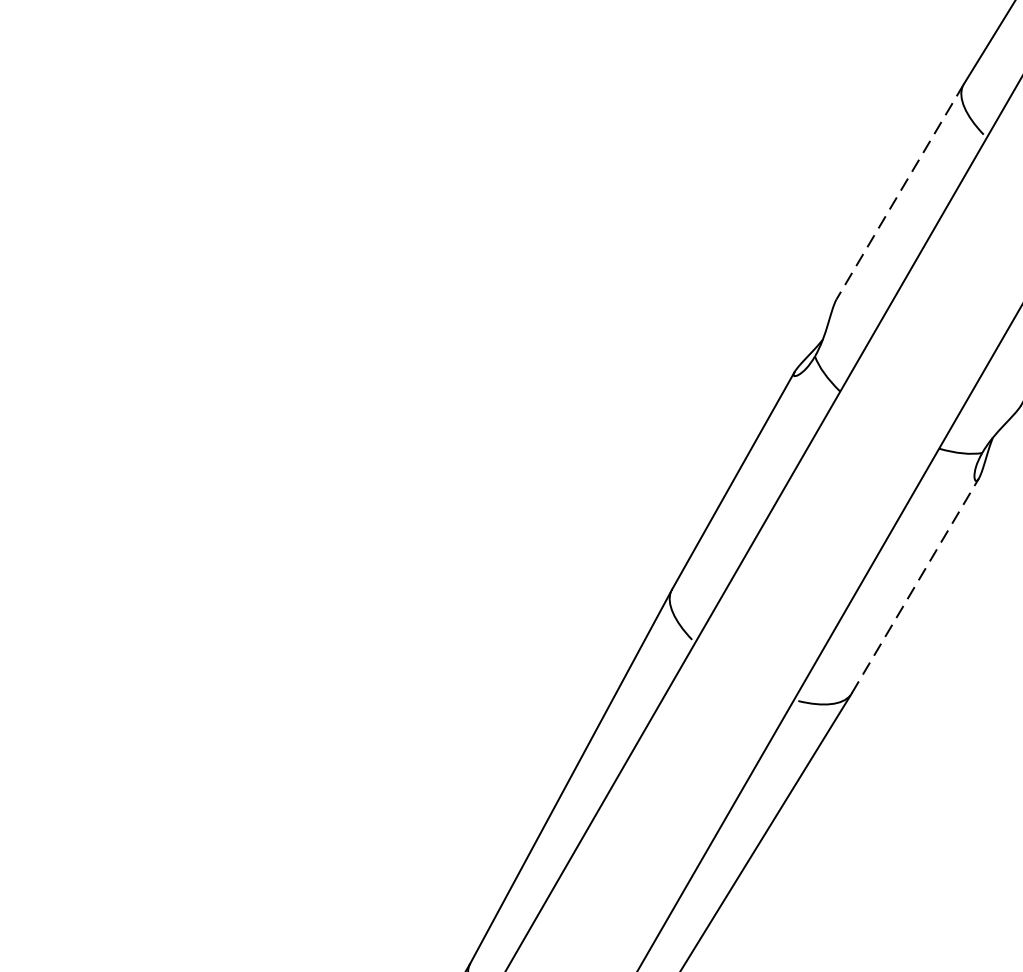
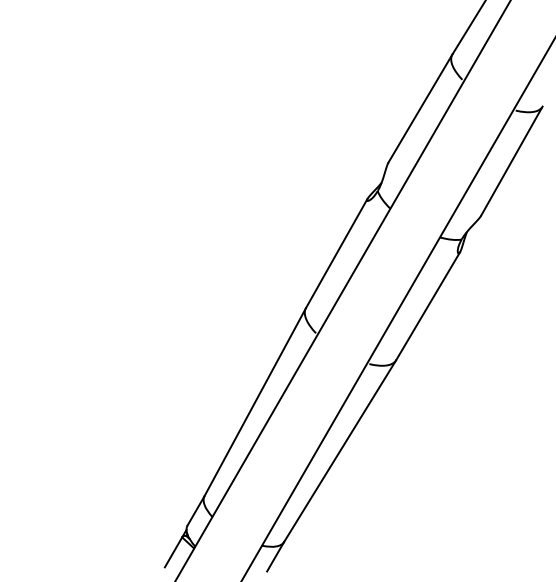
line: (900, 191) -> (420, 108), dashed -> solid
line: (916, 586) -> (428, 306), dashed -> solid

